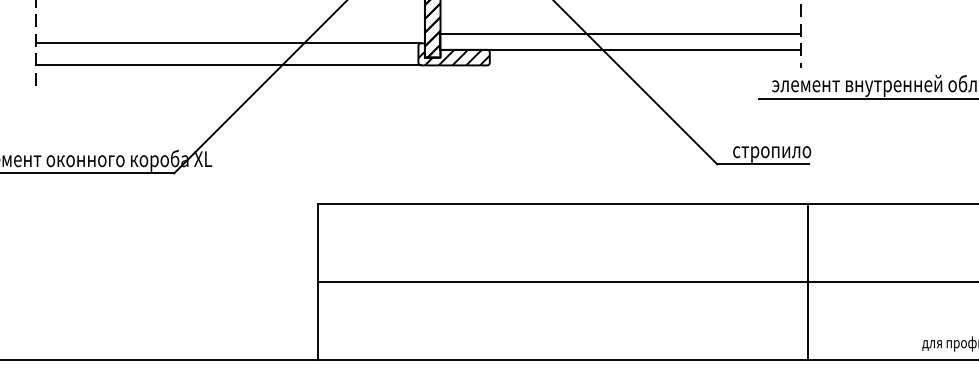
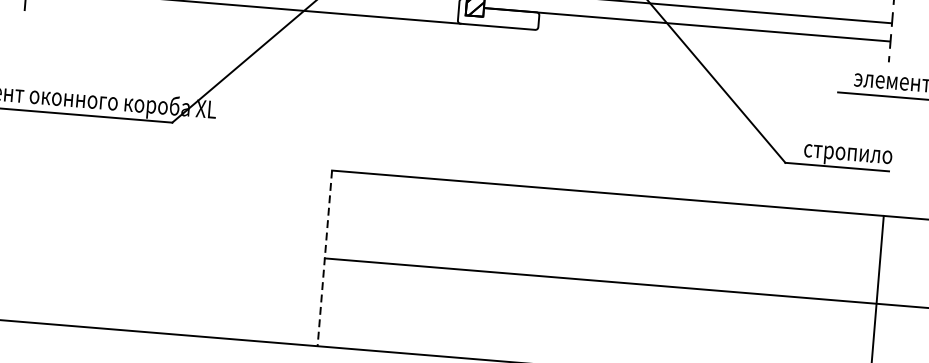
hatch: (453, 57) -> (497, 17), removed
line: (318, 282) -> (324, 258), solid -> dashed

